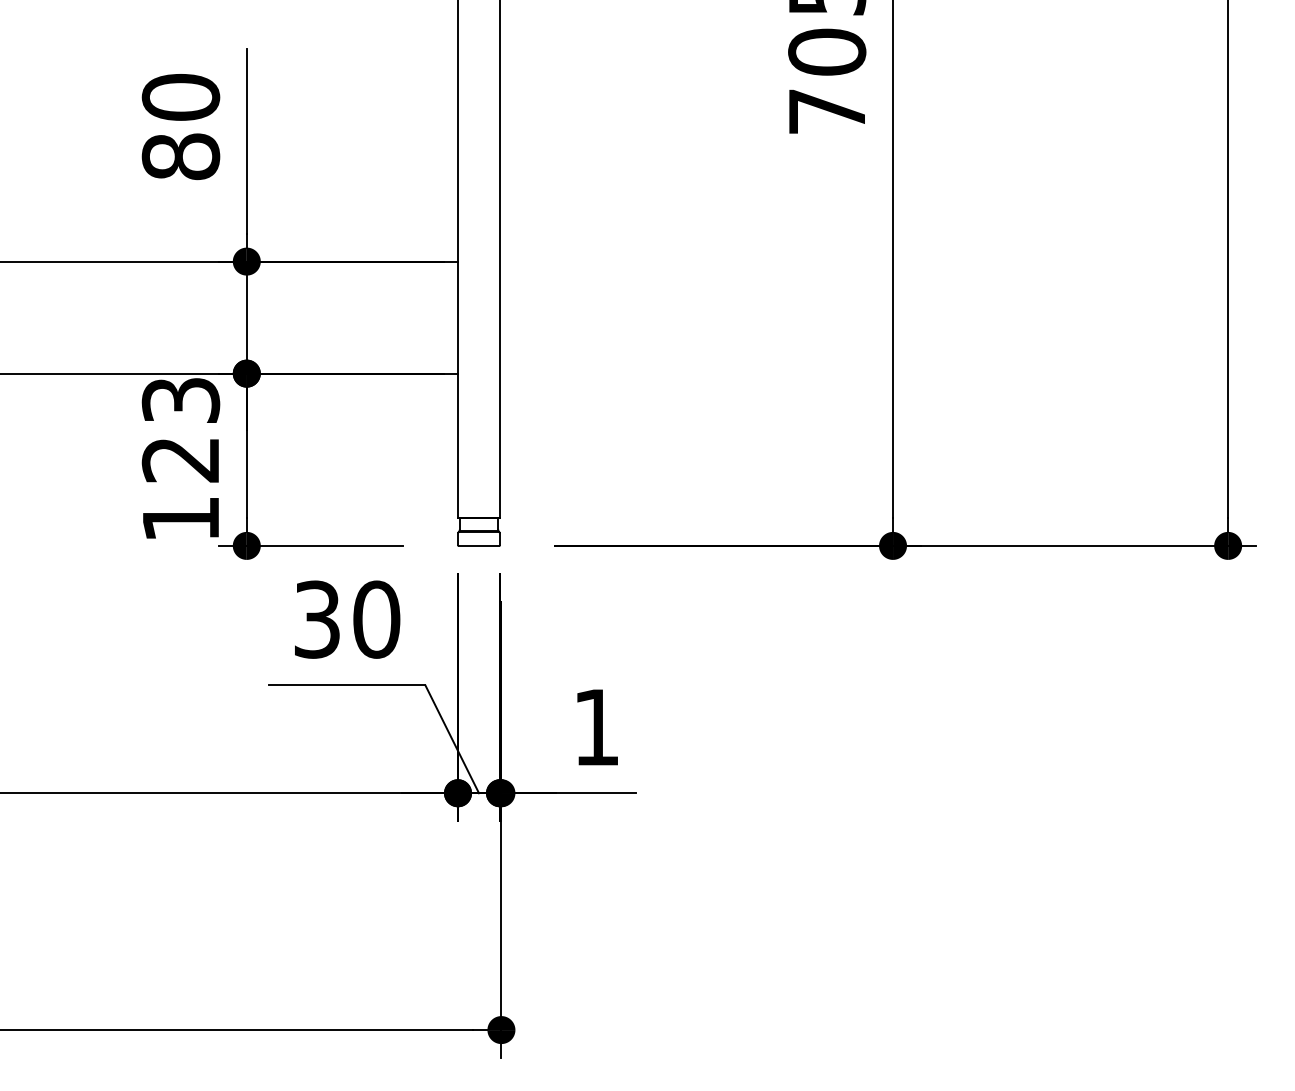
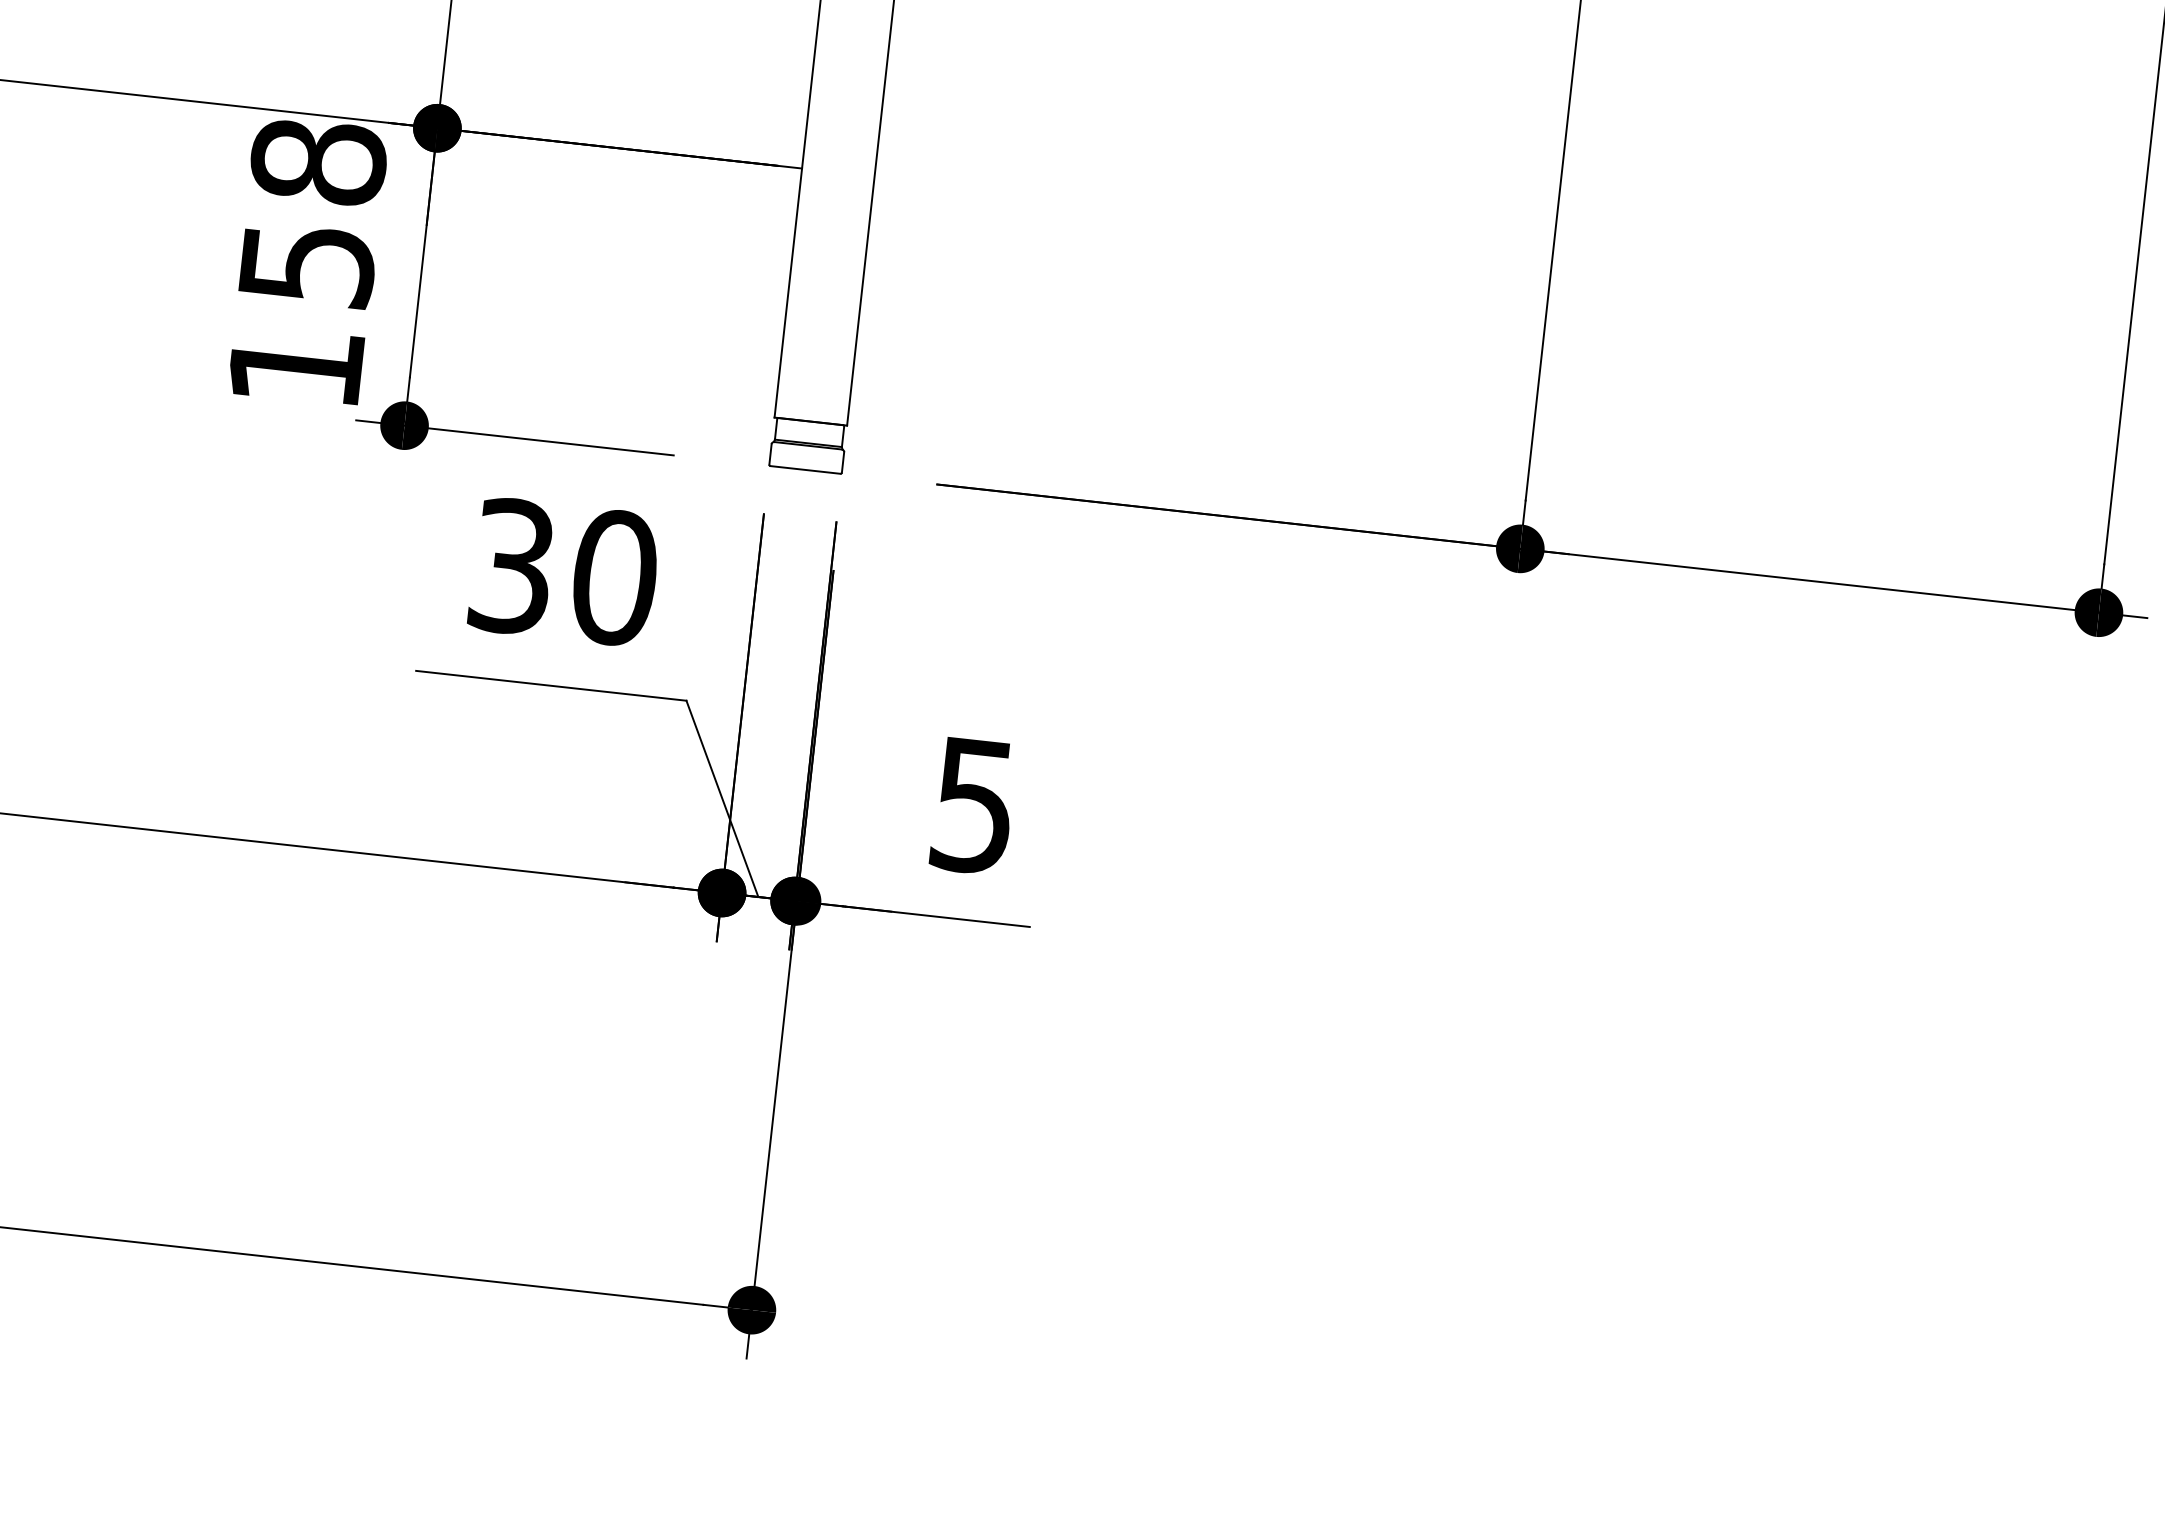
text: (180, 429) -> (312, 212), 123 -> 158
text: (596, 727) -> (973, 805), 1 -> 5

